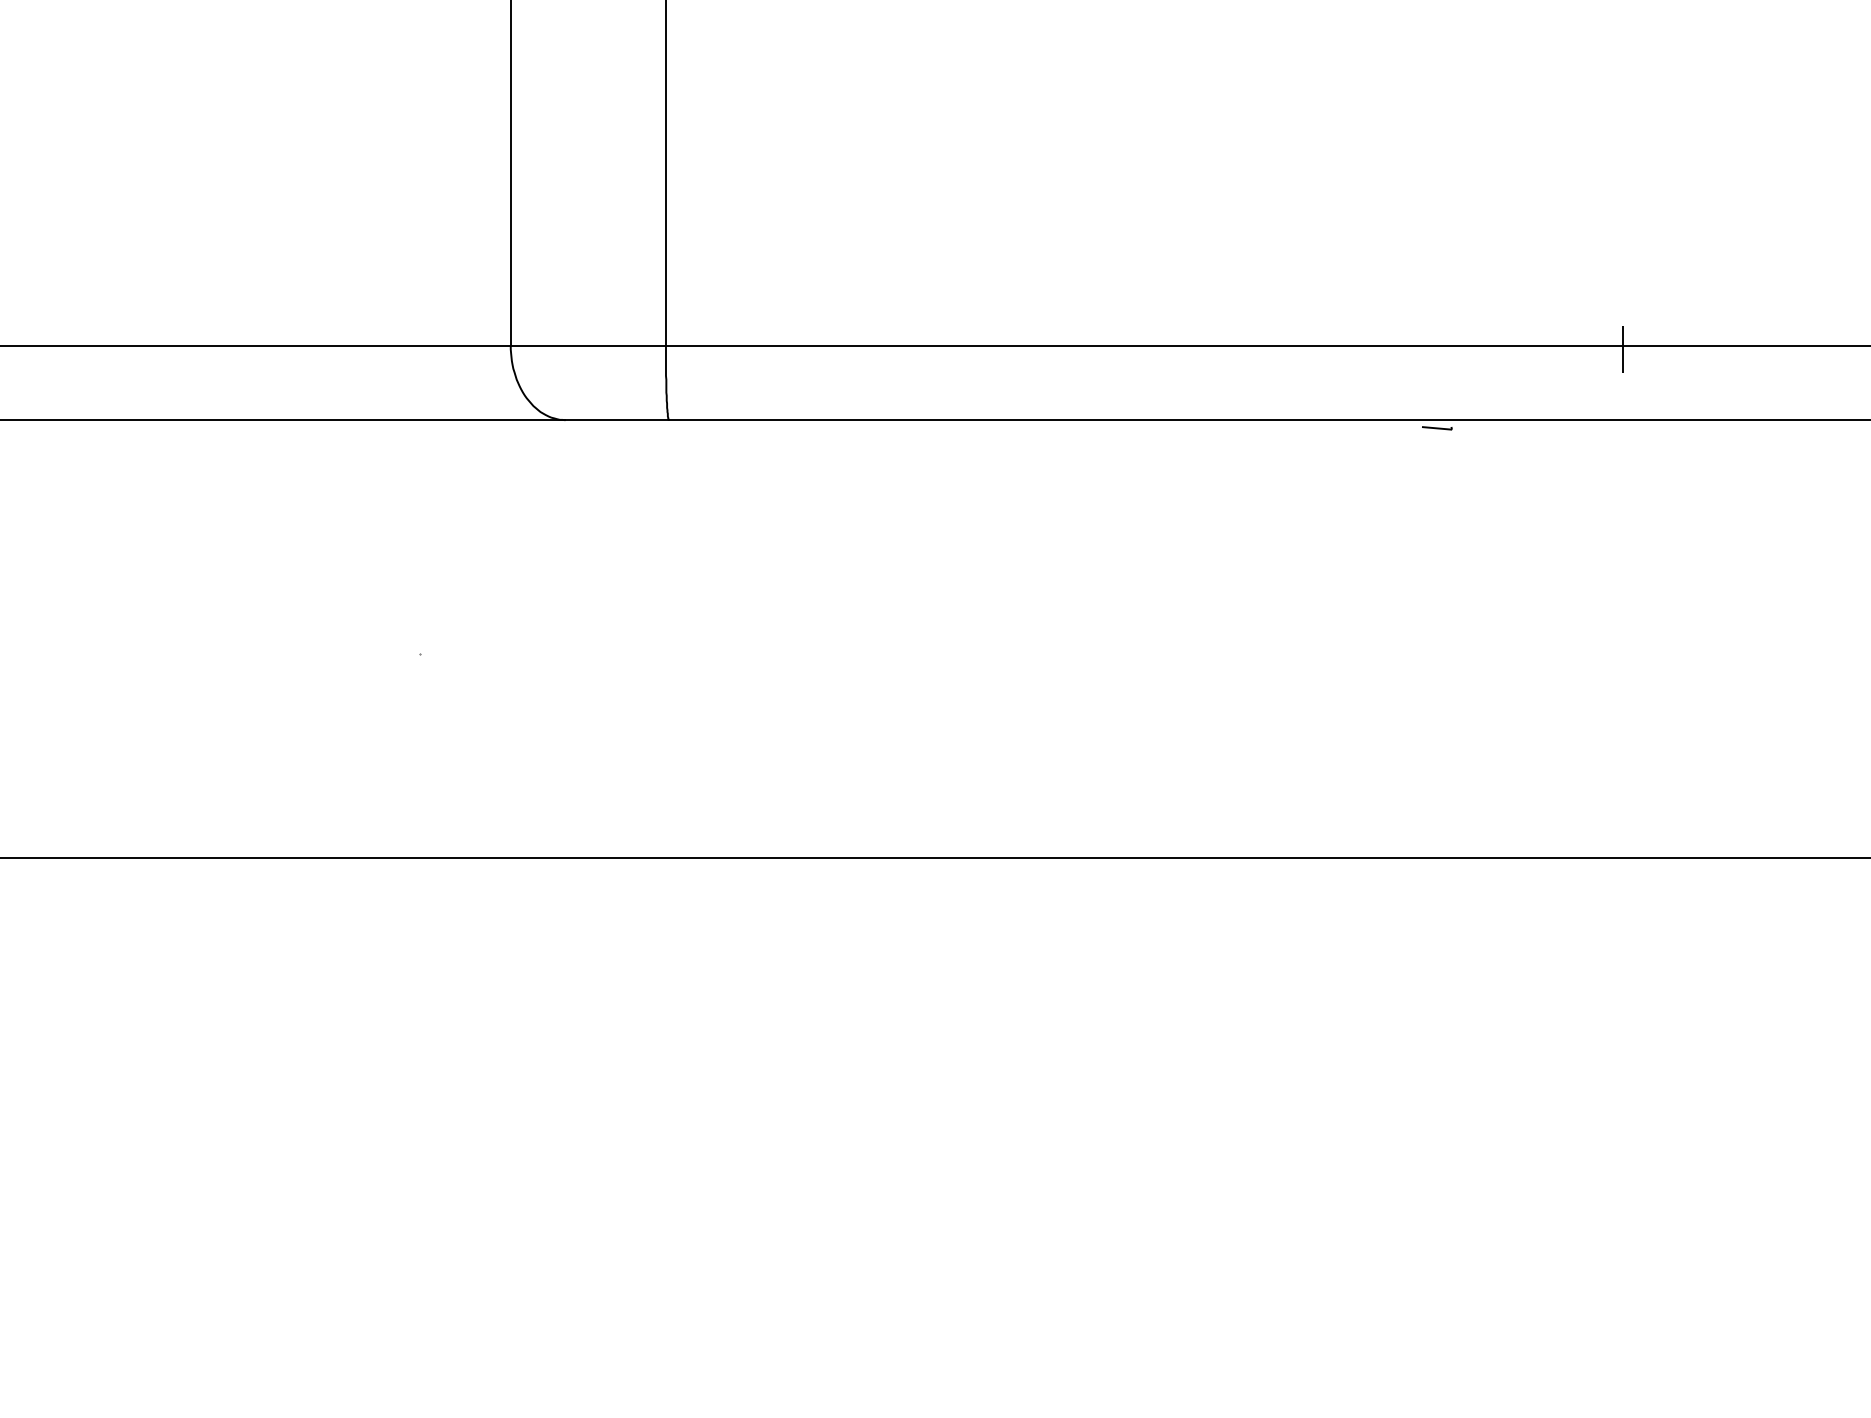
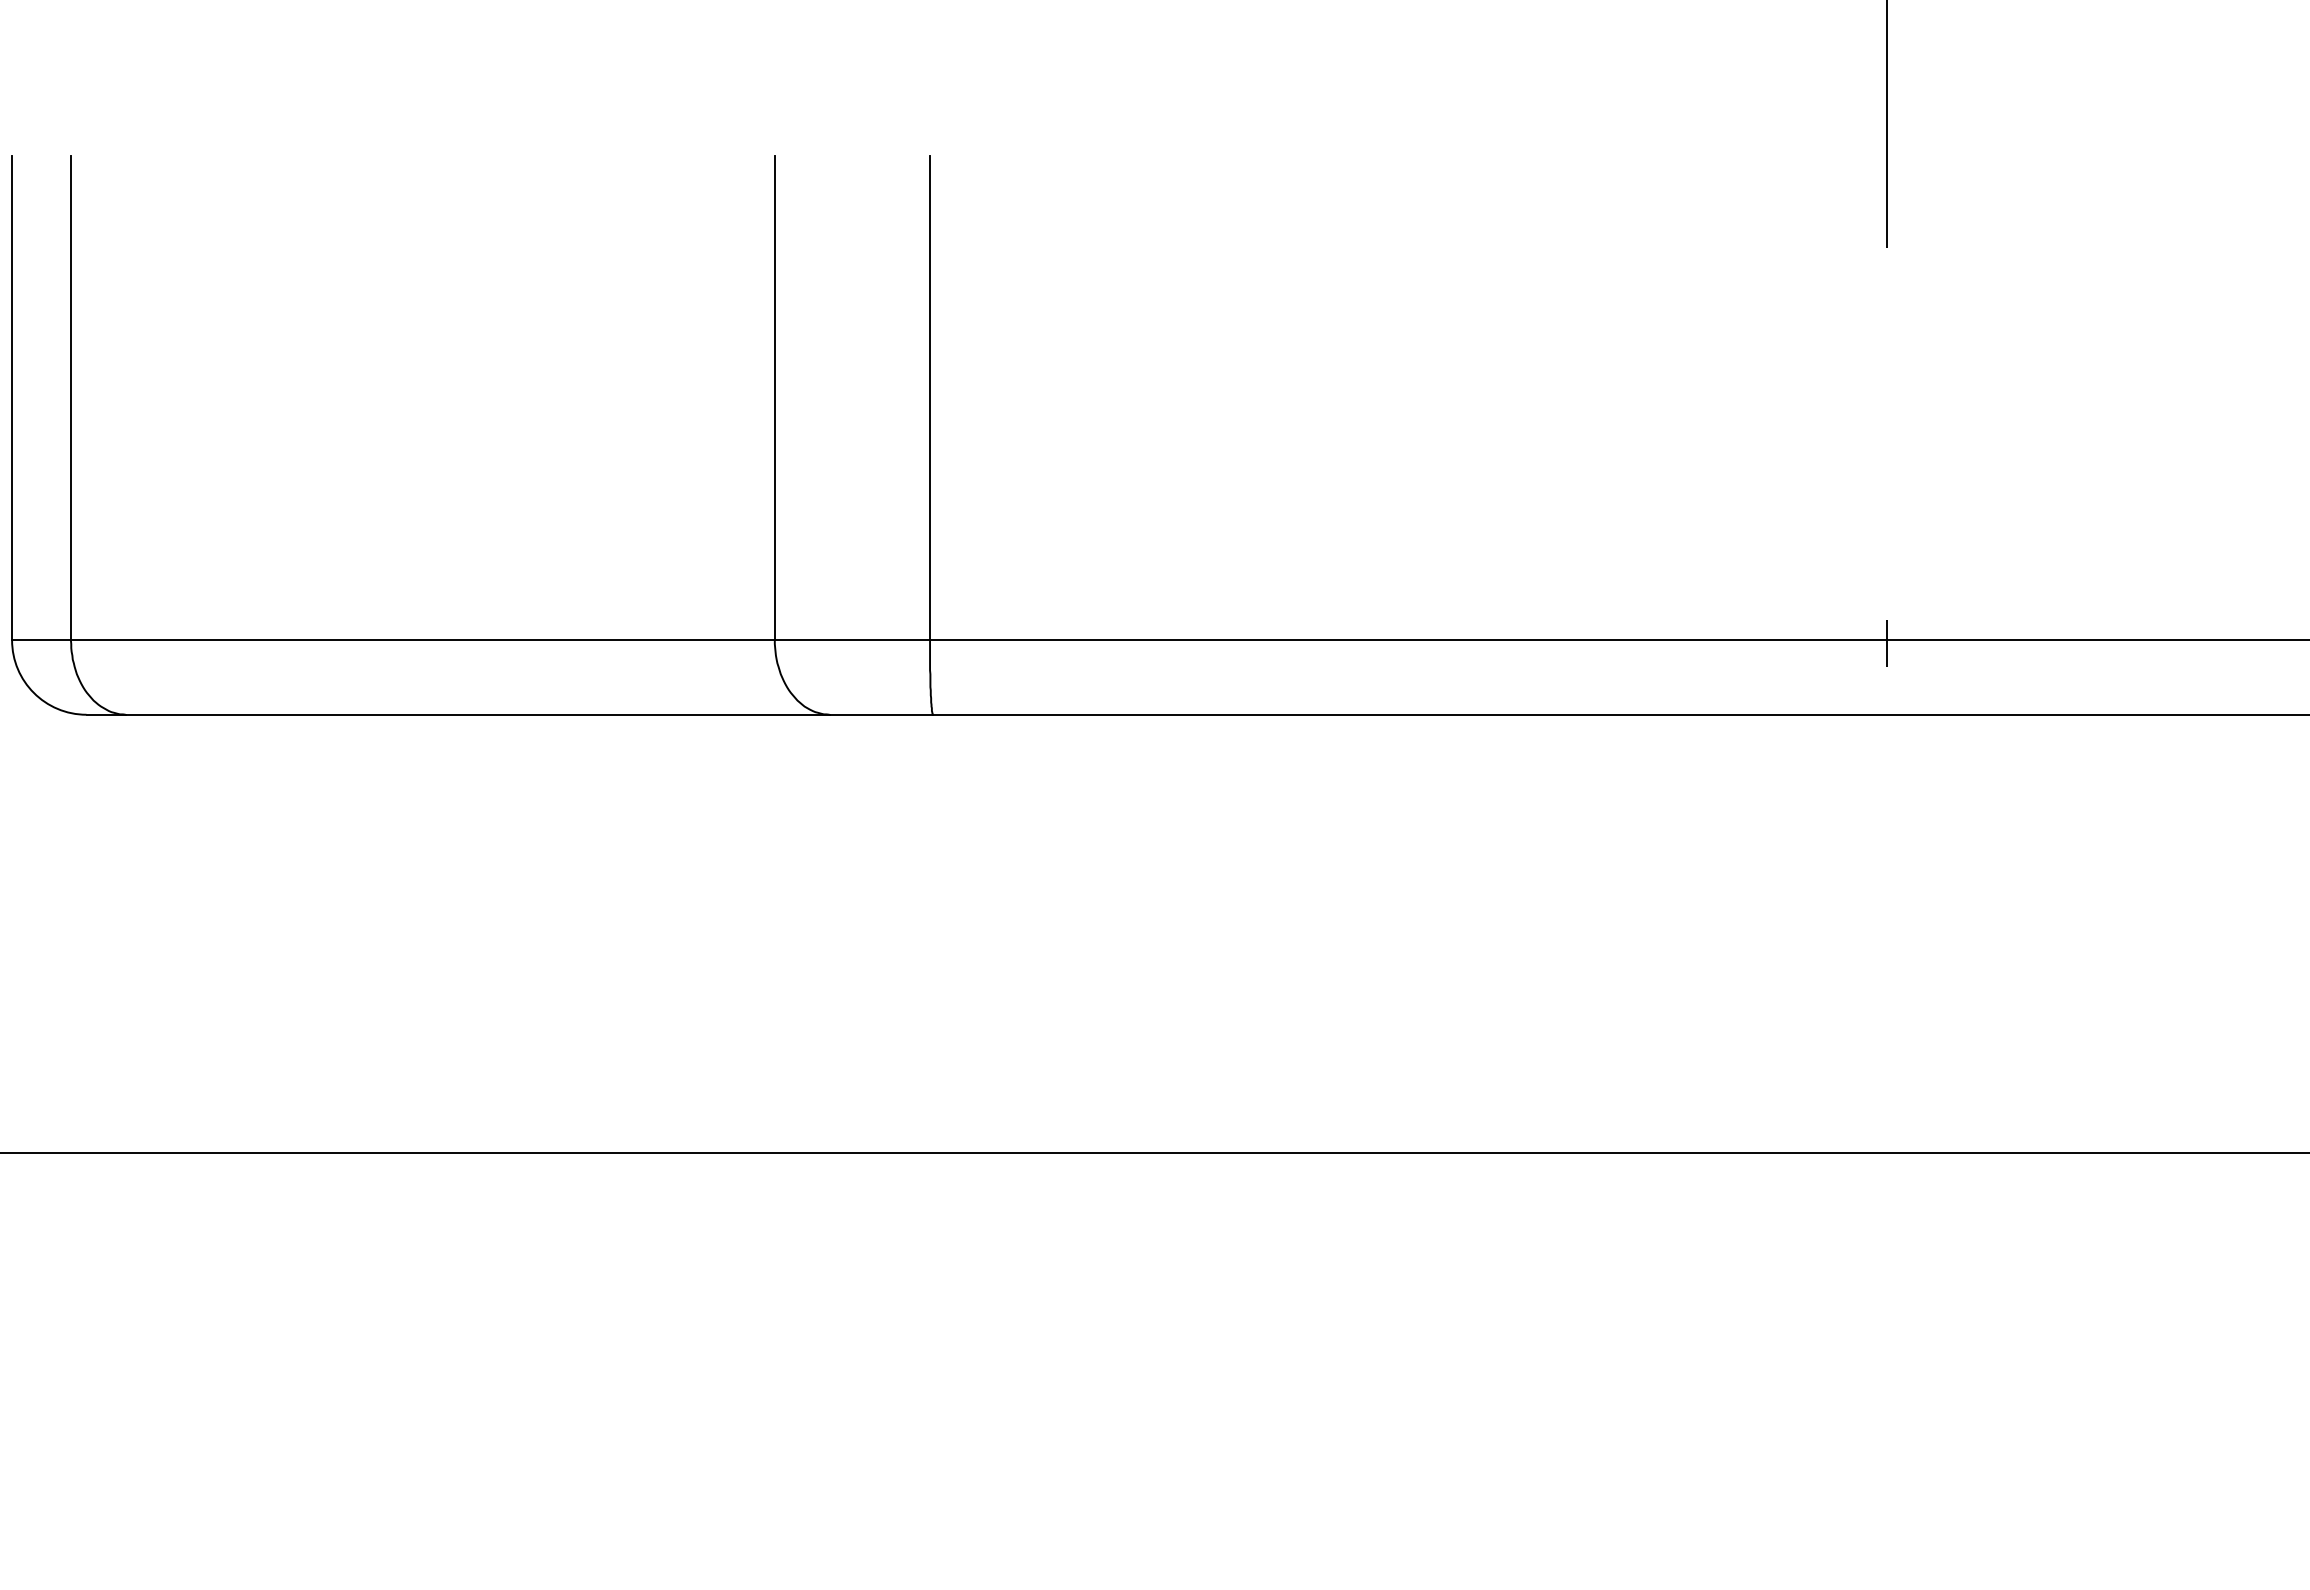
hatch: (936, 539) -> (1200, 834), removed

